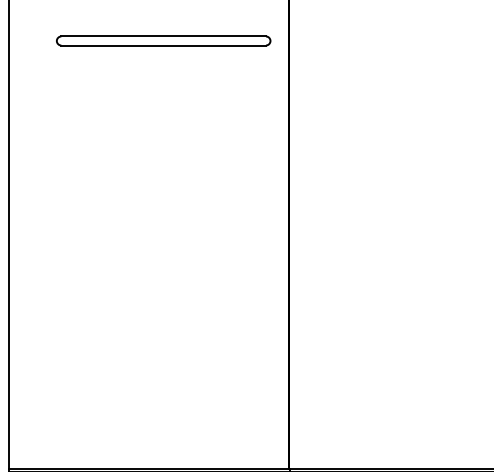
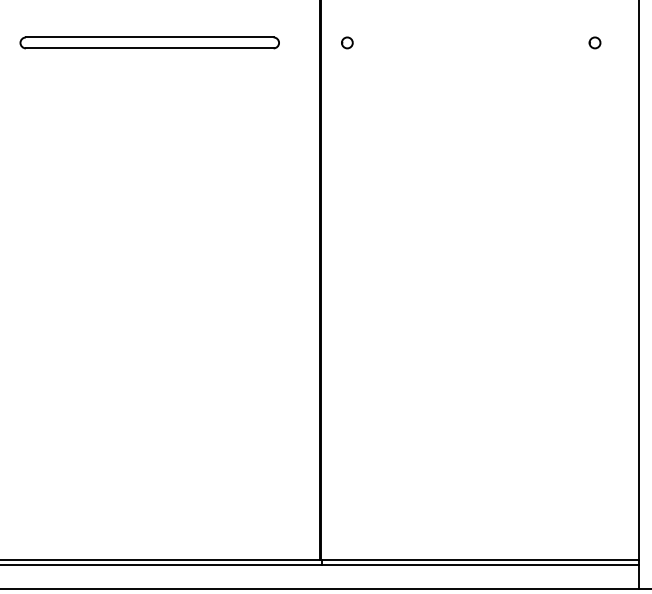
part: (163, 40) -> (149, 42), moved
part: (311, 40) -> (347, 42), added

